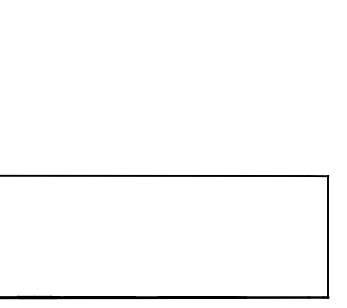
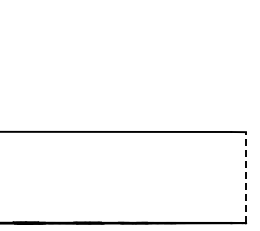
line: (327, 236) -> (245, 177), solid -> dashed

